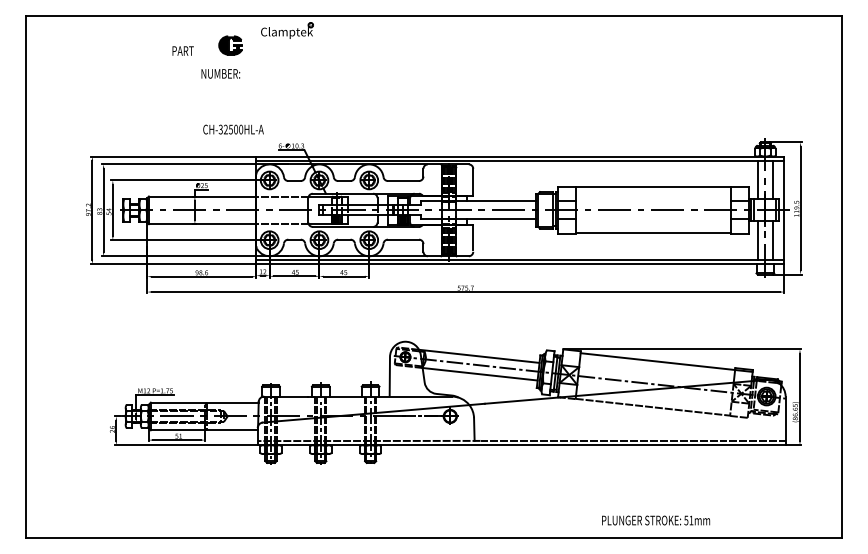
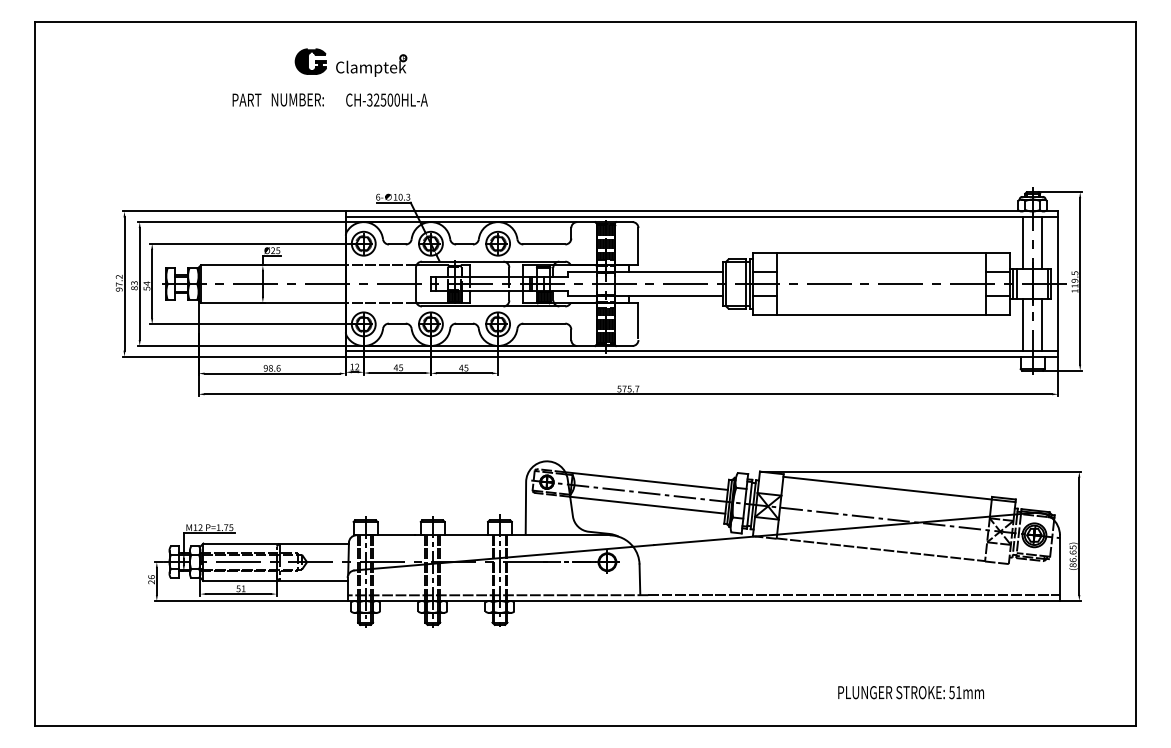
part: (287, 30) -> (371, 65), moved
text: (182, 50) -> (246, 99), moved
text: (233, 129) -> (386, 99), moved
text: (655, 520) -> (910, 692), moved

